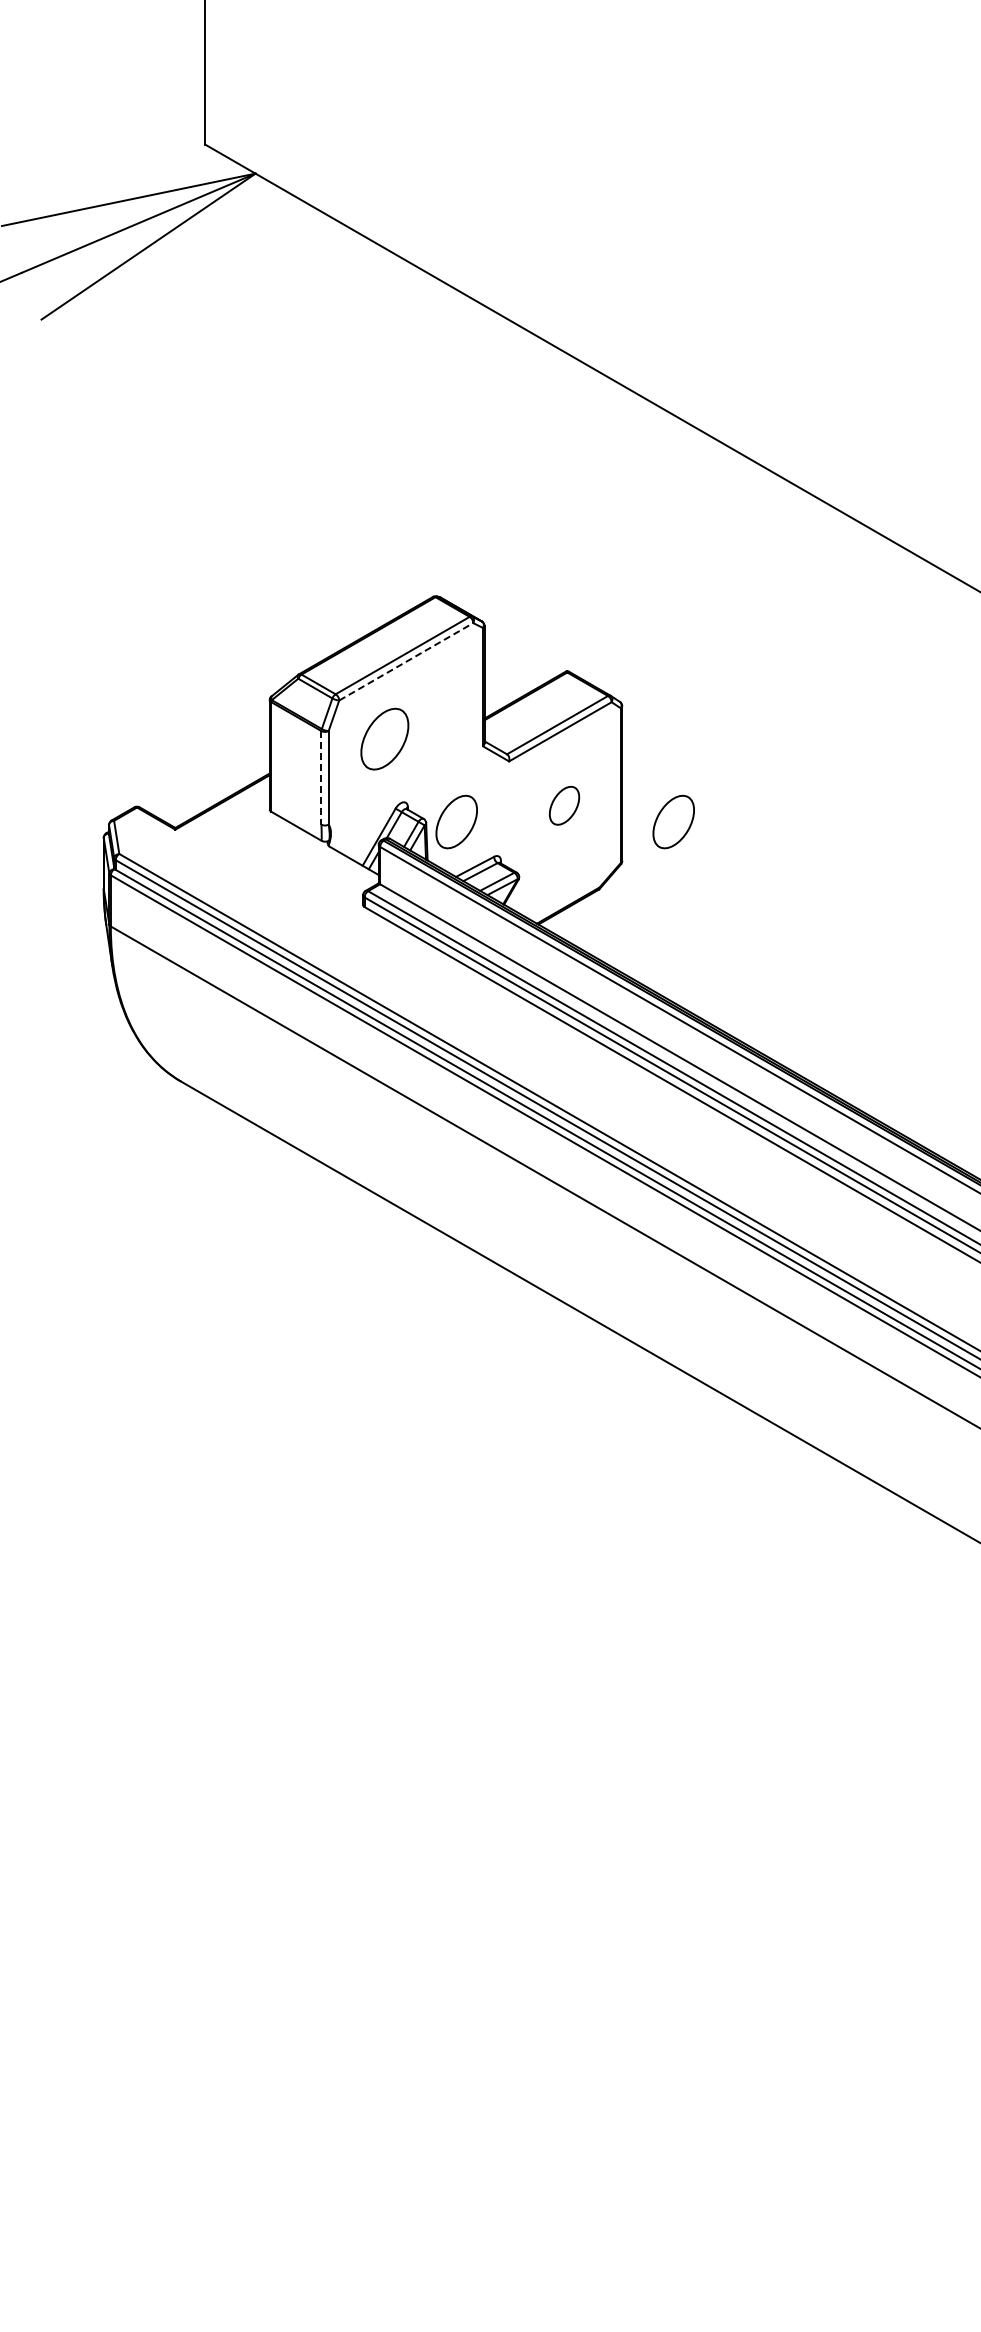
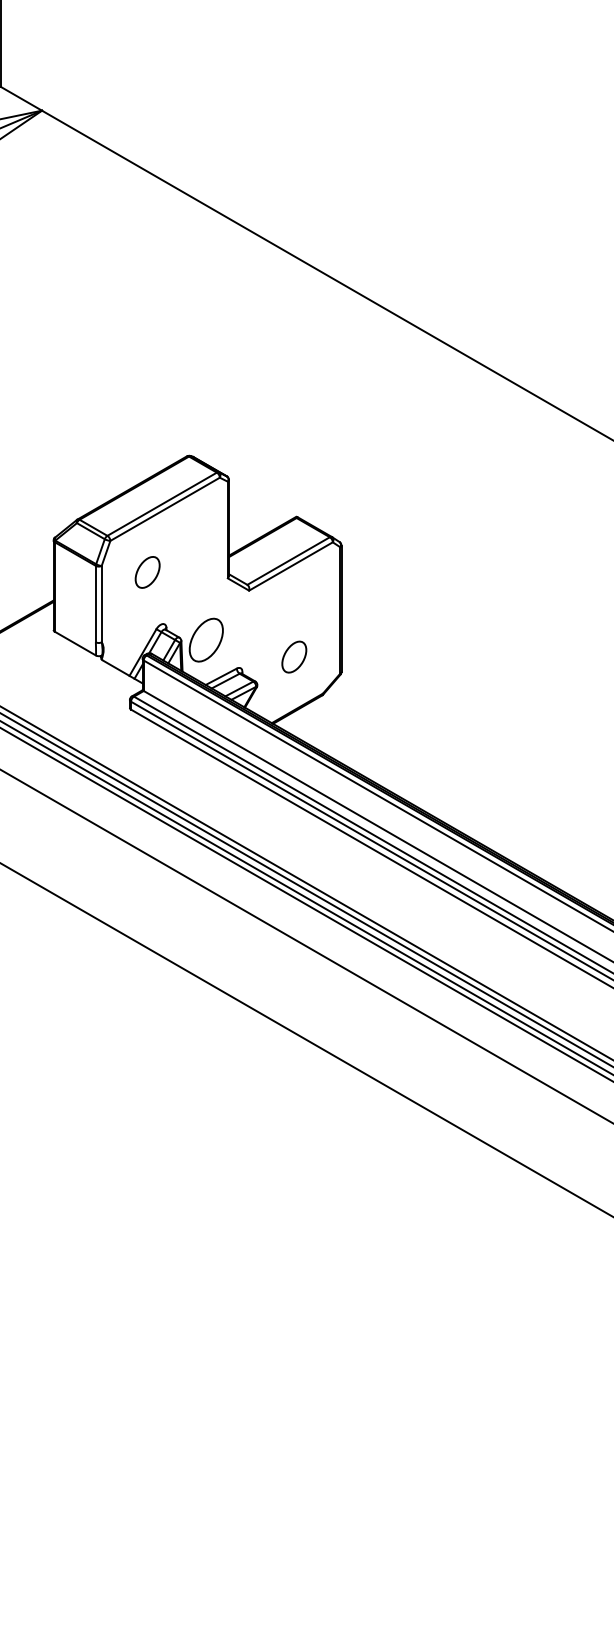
line: (406, 661) -> (165, 509), dashed -> solid
part: (384, 738) -> (147, 571), size x0.62
line: (321, 777) -> (95, 603), dashed -> solid
part: (564, 805) -> (294, 656), moved
part: (673, 821) -> (383, 639), removed

